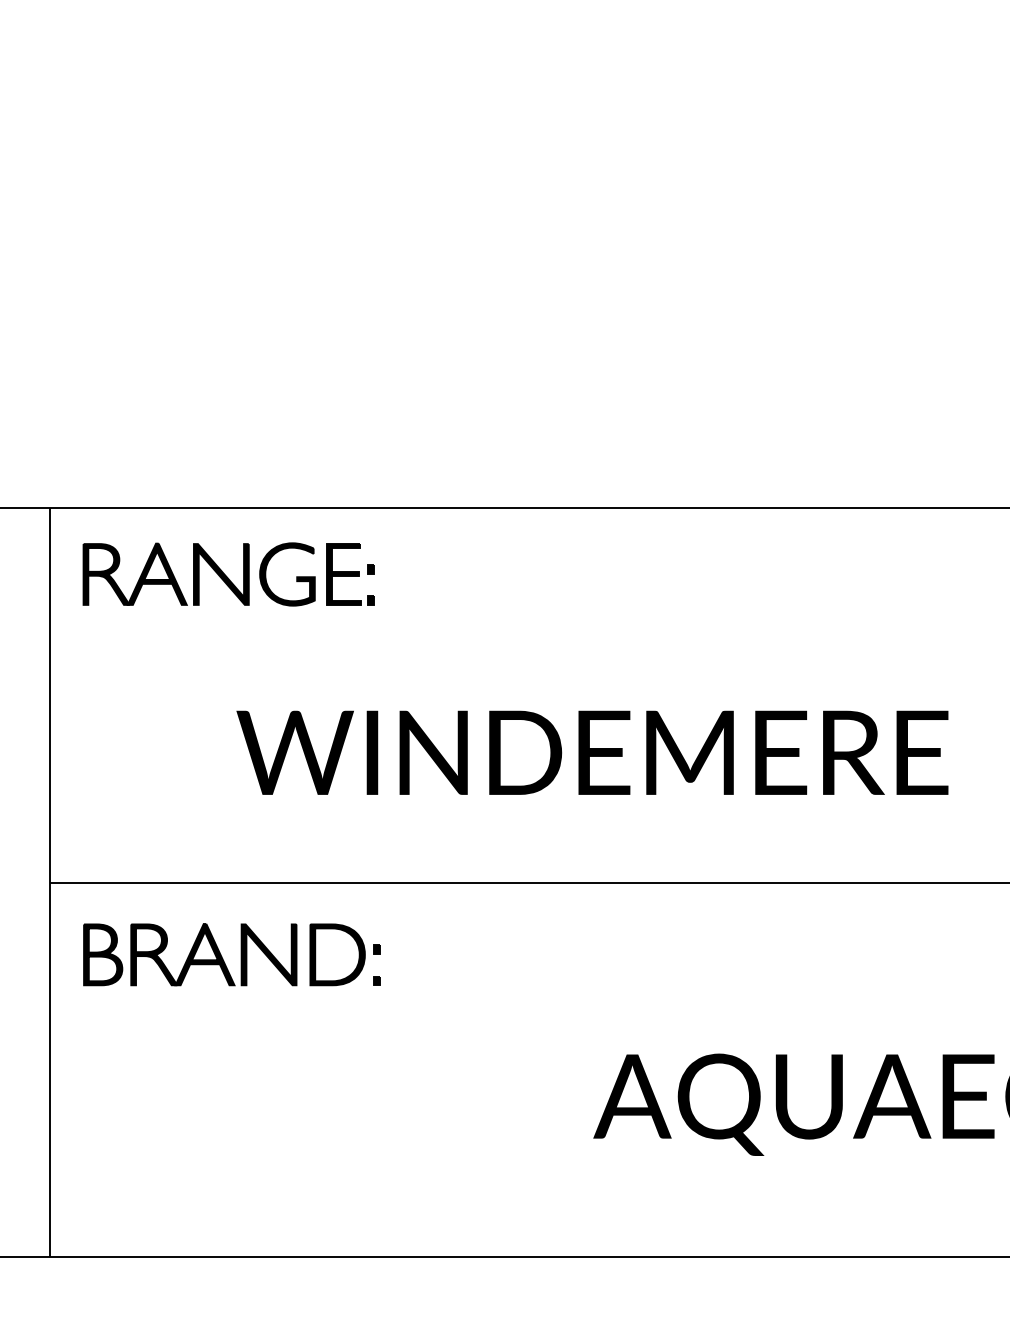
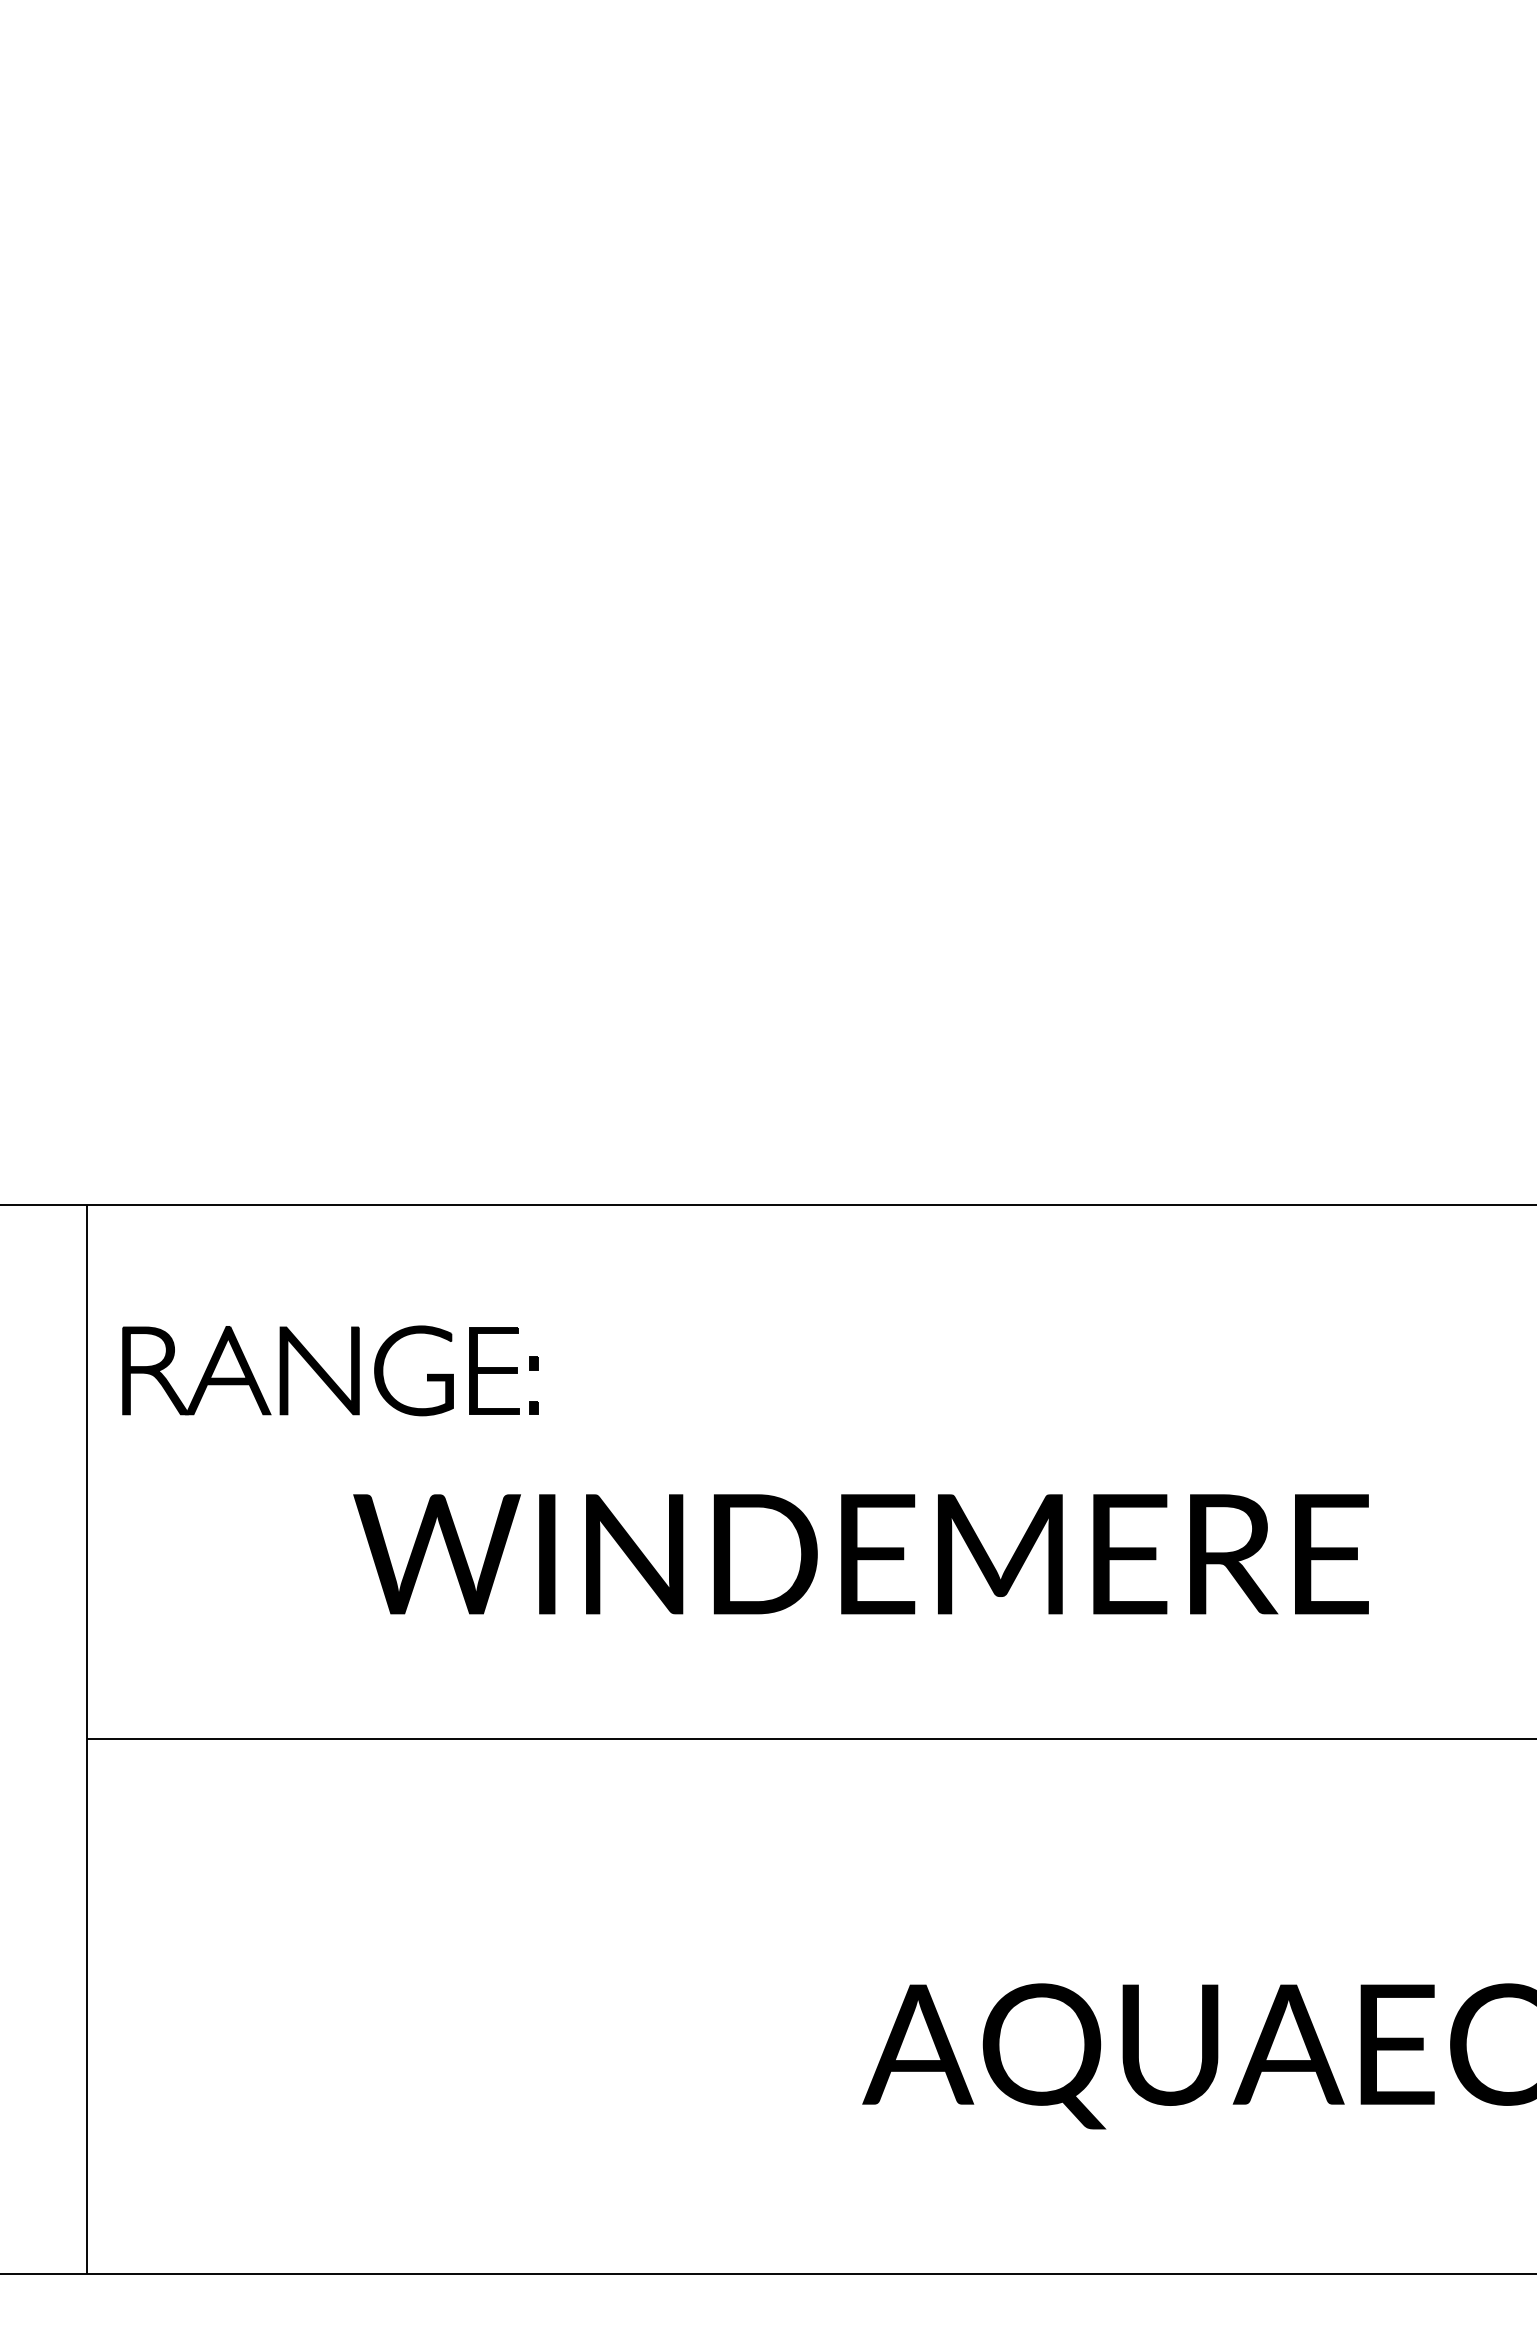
part: (228, 574) -> (330, 1370), moved
part: (240, 954) -> (359, 1841), removed

